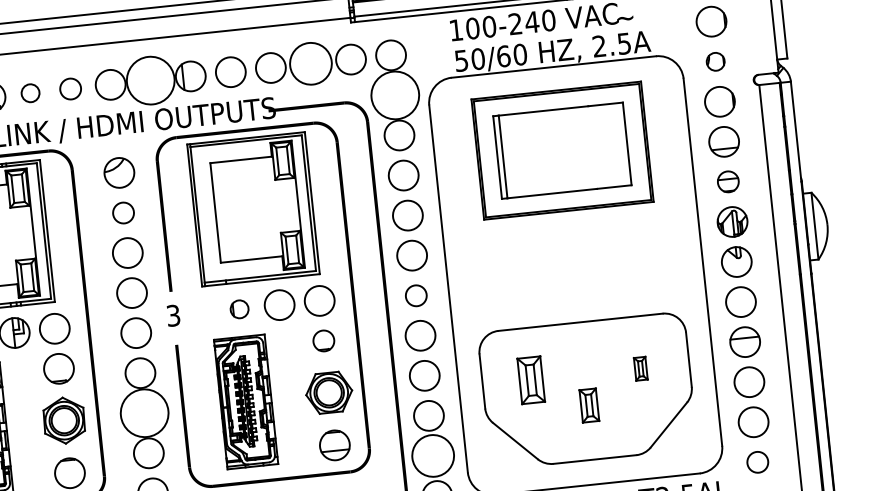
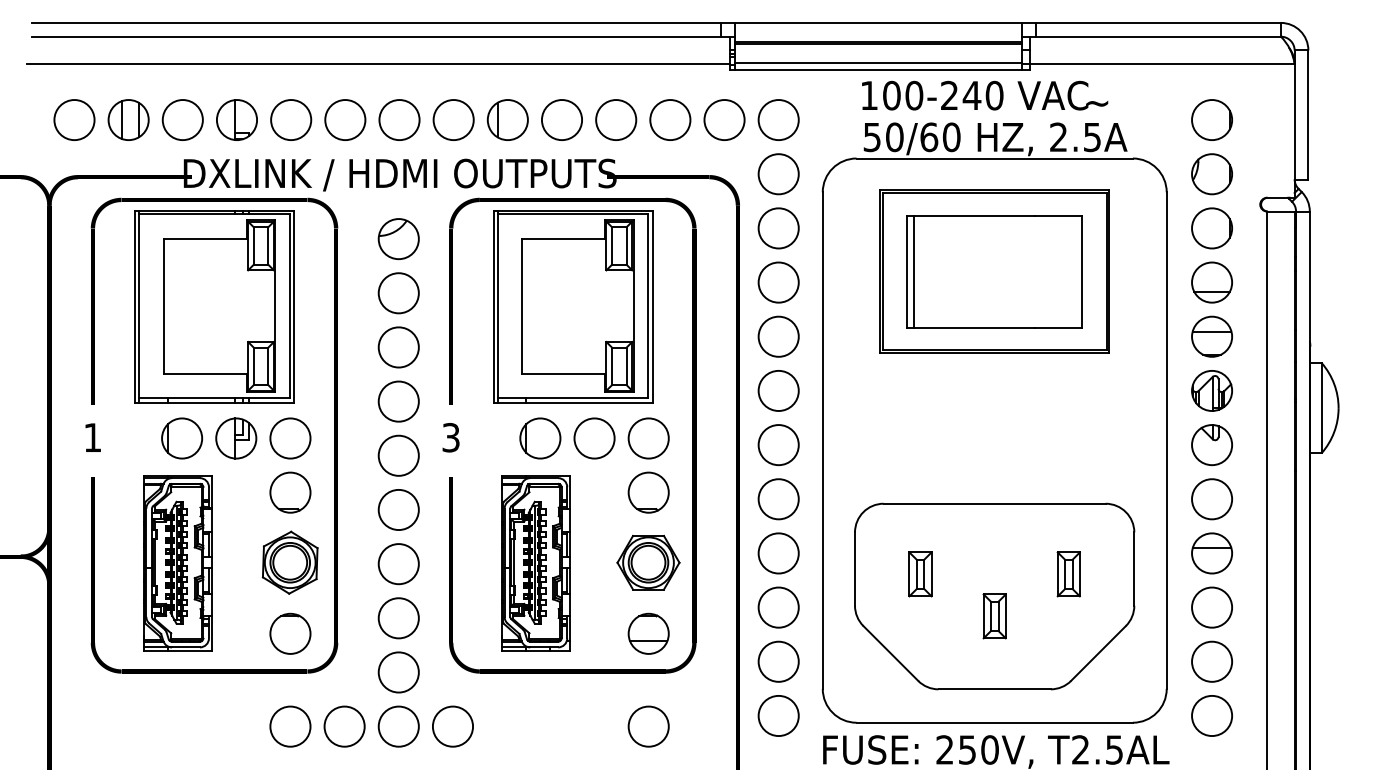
part: (715, 61) -> (1211, 174), size x1.67
circle: (311, 64) -> (670, 120), size x0.71
circle: (150, 80) -> (453, 120), size x0.62
circle: (70, 88) -> (345, 119), size x1.43
circle: (30, 93) -> (291, 120), size x1.67
circle: (395, 95) -> (778, 174), size x0.62
part: (727, 181) -> (1211, 336), size x1.43
circle: (123, 213) -> (398, 293), size x1.43
circle: (416, 296) -> (778, 445), size x1.43
part: (239, 309) -> (540, 438), size x1.67
part: (323, 340) -> (648, 492), size x1.43
part: (640, 368) -> (1068, 574), size x1.43
part: (531, 380) -> (920, 574), size x0.71
circle: (144, 413) -> (398, 564), size x0.62
circle: (432, 455) -> (778, 661), size x0.71
circle: (757, 462) -> (1211, 715), size x1.43

